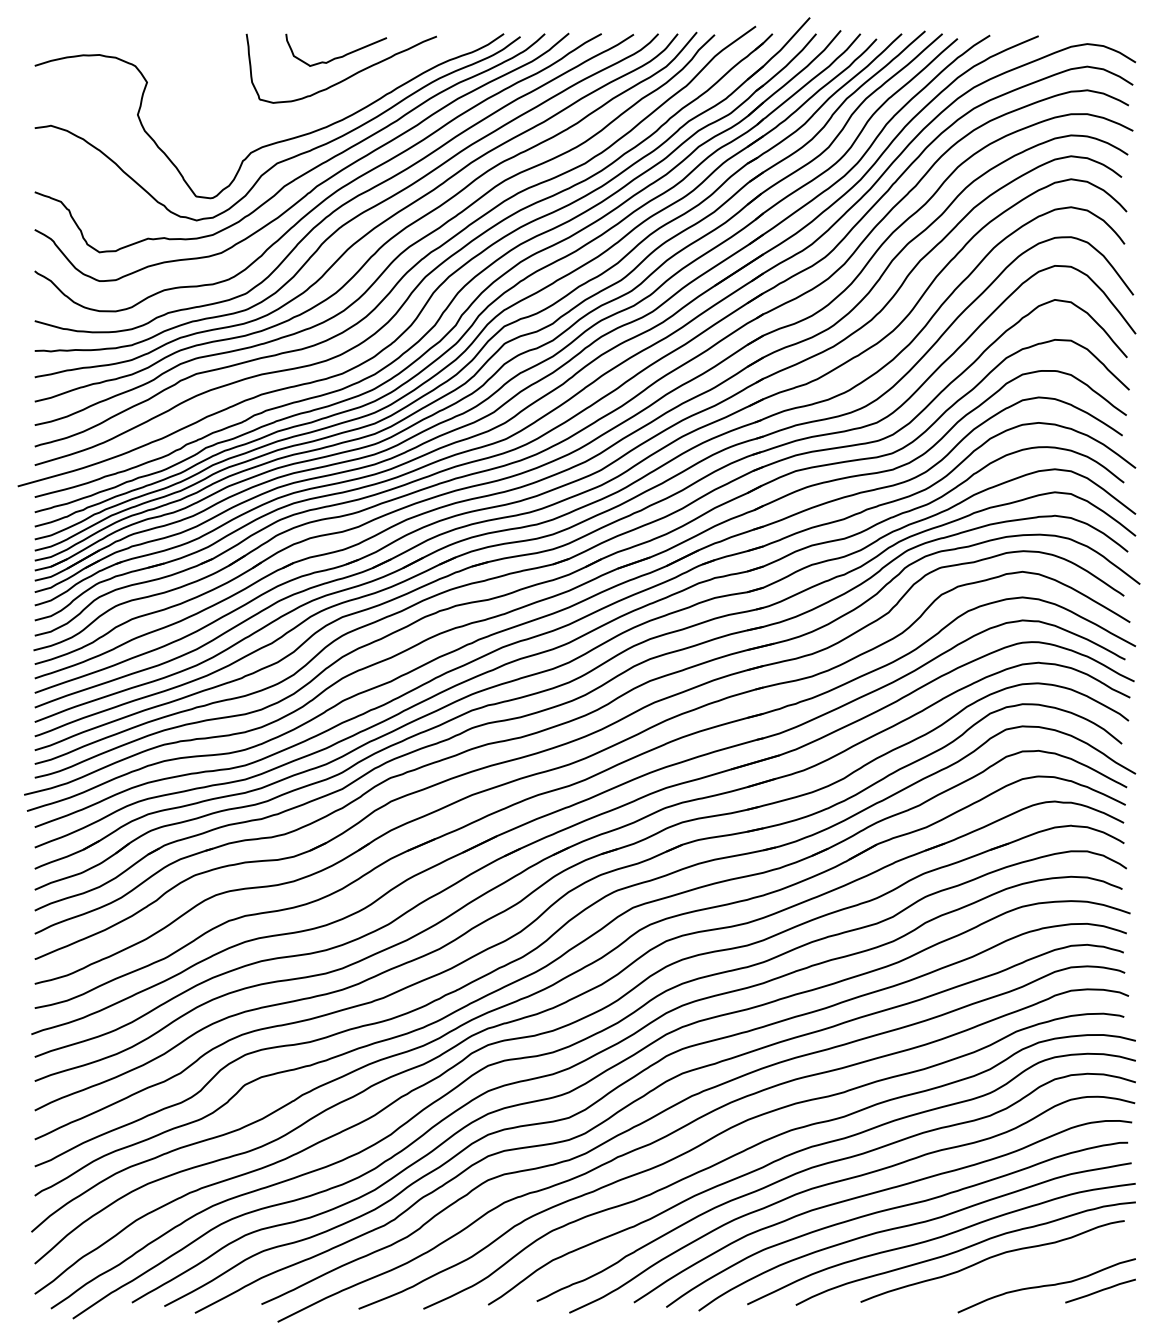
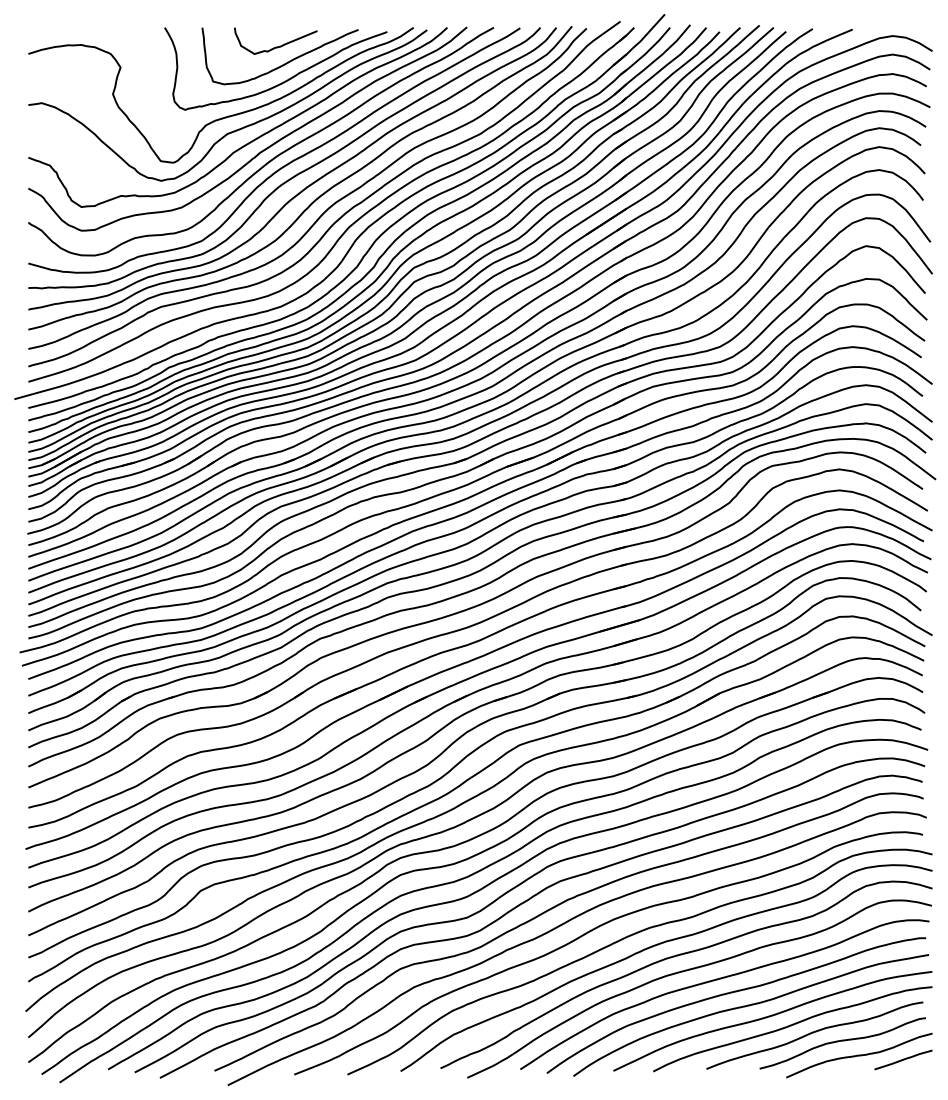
curve: (345, 99) -> (283, 81), added
curve: (1026, 1268) -> (842, 1041), added

